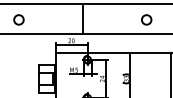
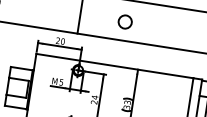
circle: (146, 19) -> (125, 21), moved

